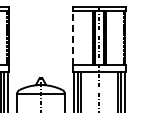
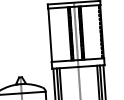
line: (73, 38) -> (50, 35), dashed -> solid

